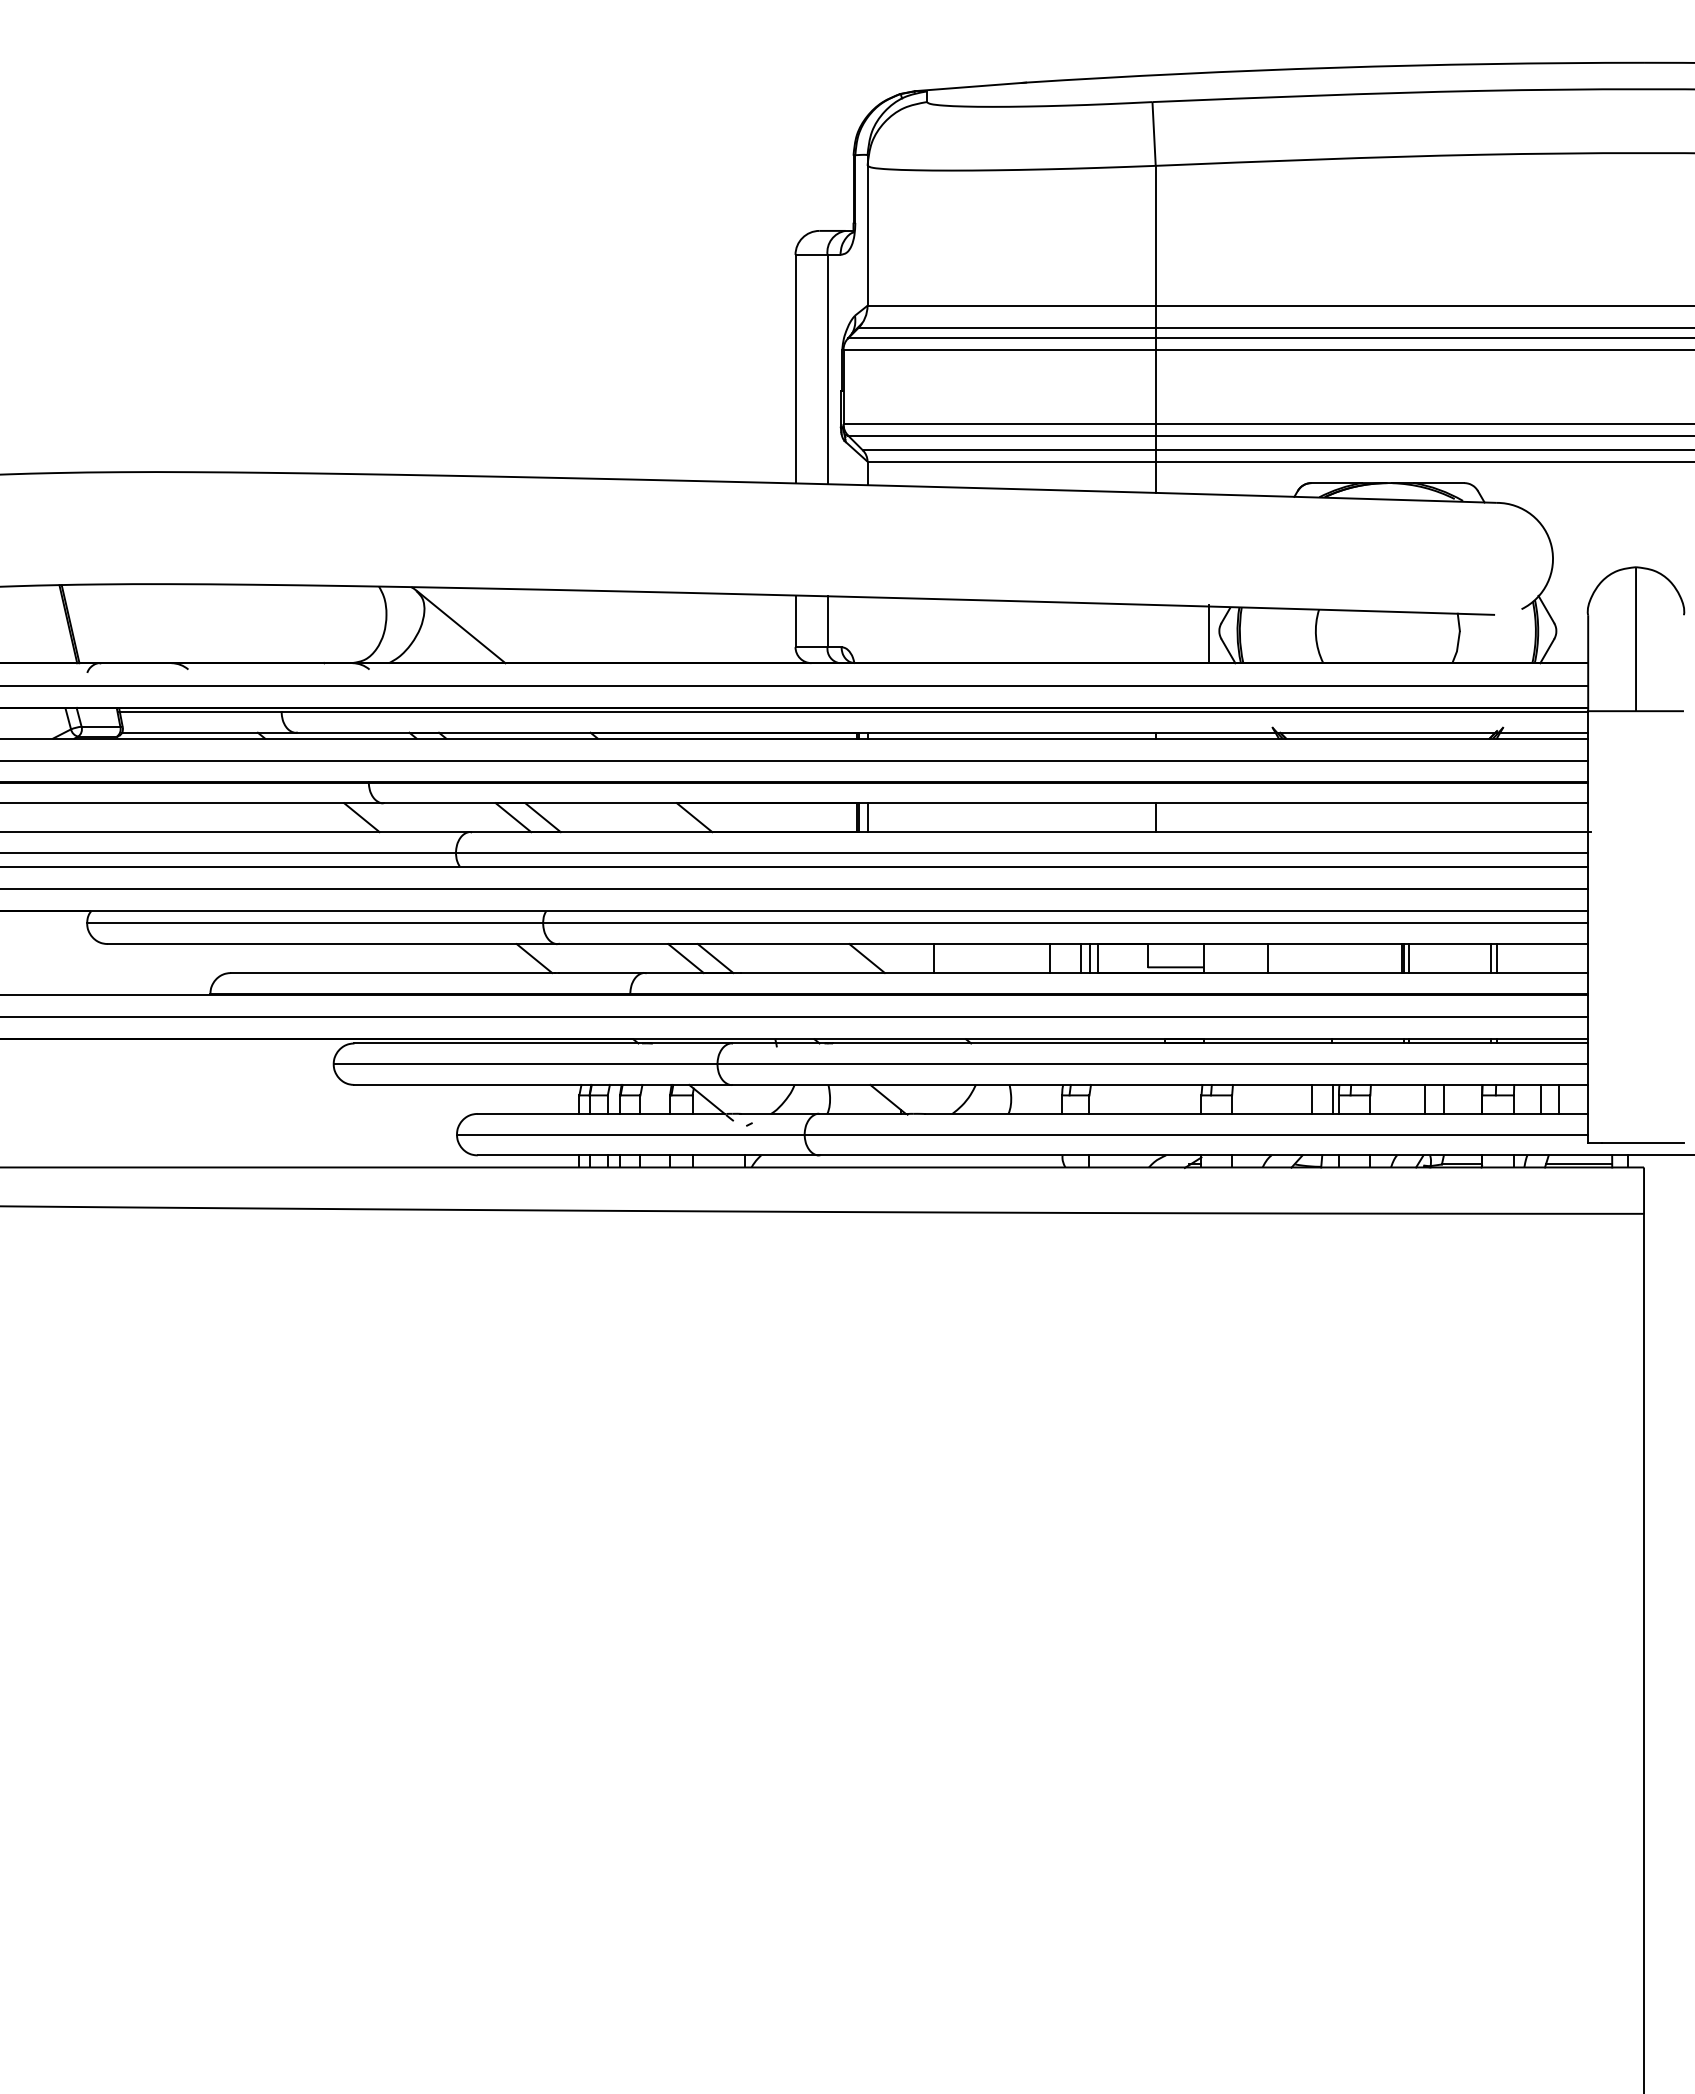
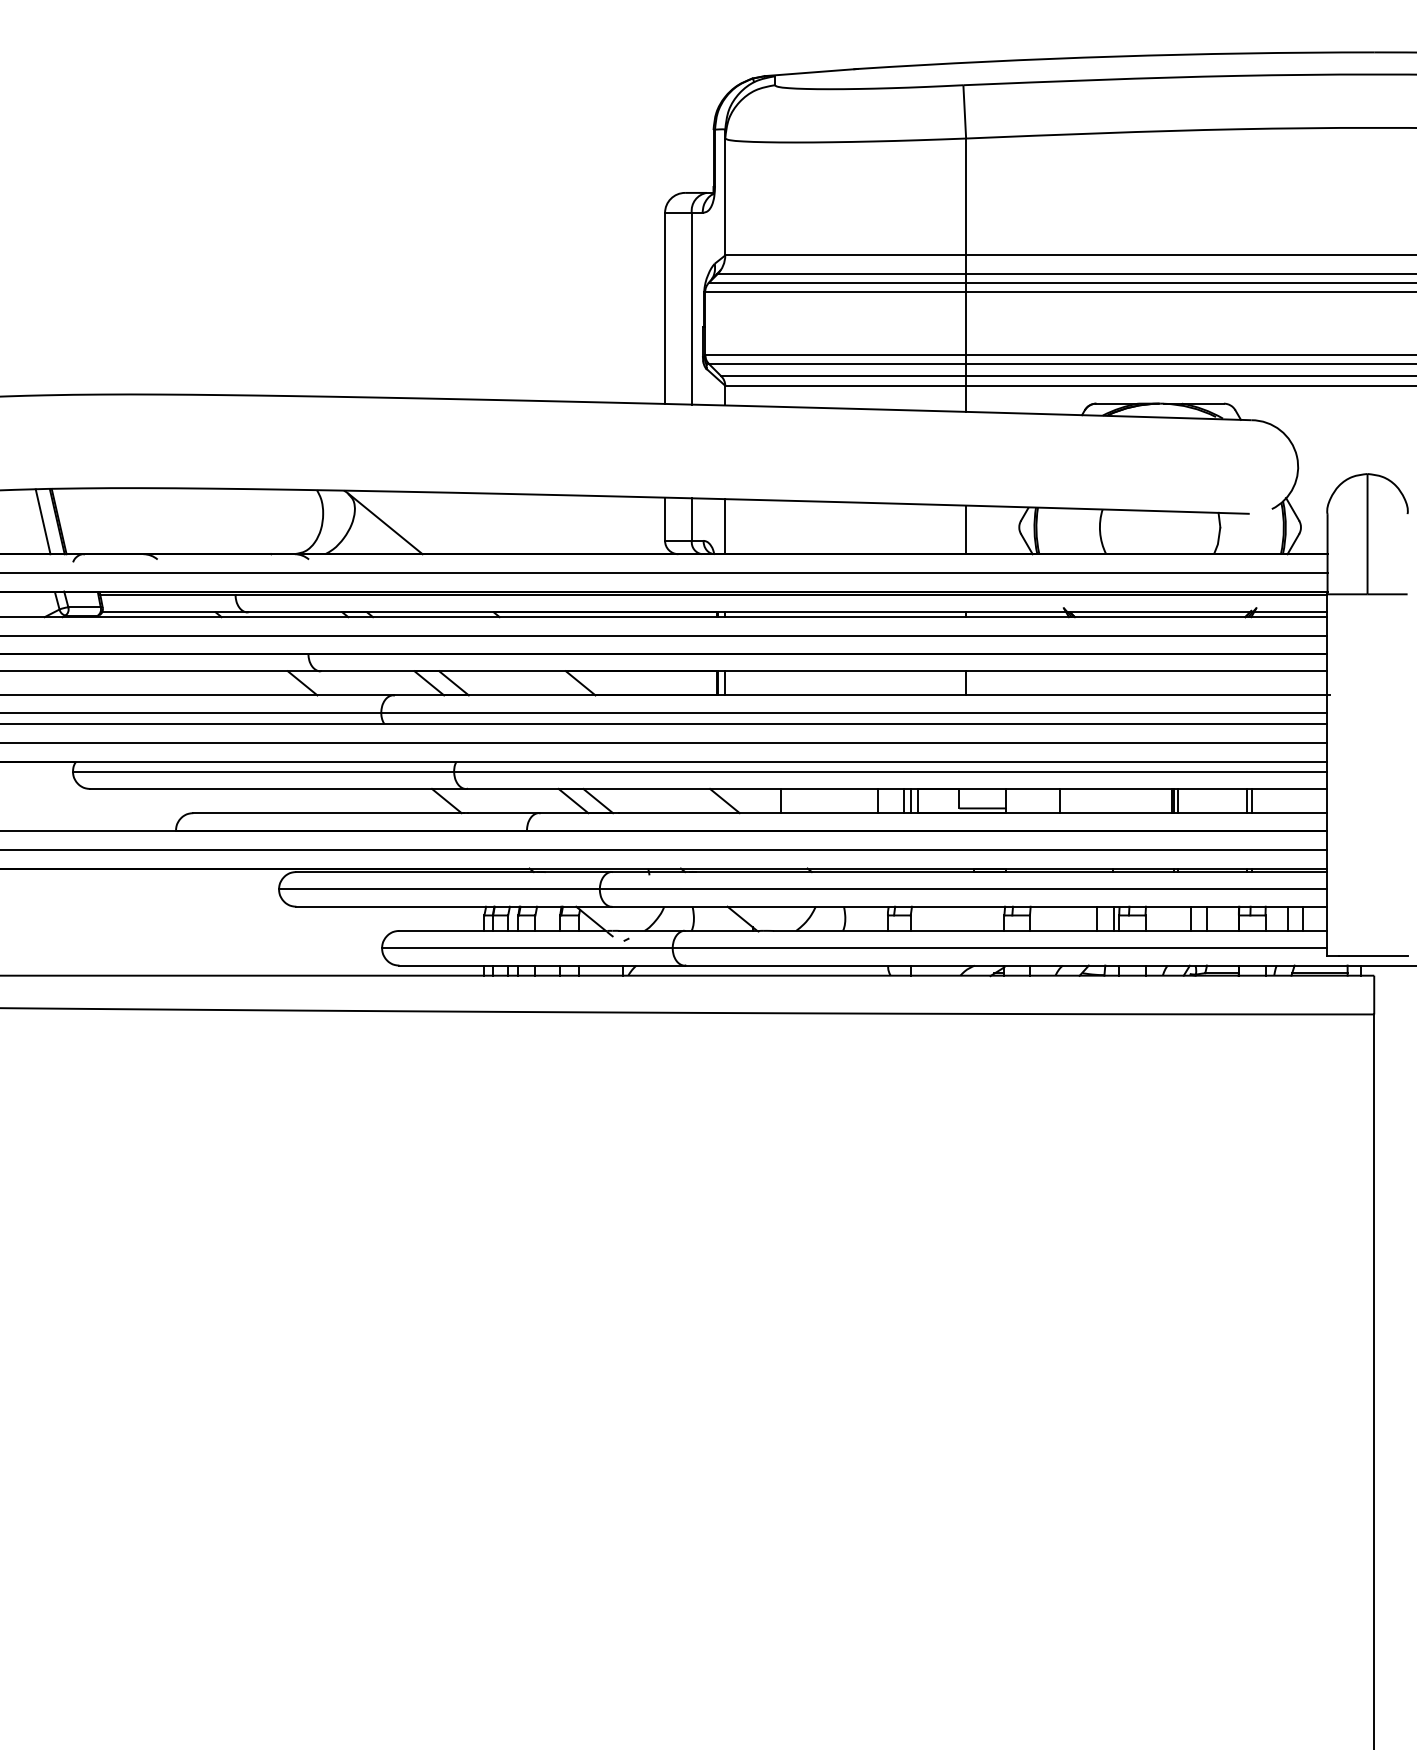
line: (51, 624) -> (43, 521), added
line: (867, 630) -> (725, 526), added
line: (1208, 634) -> (965, 530), moved

